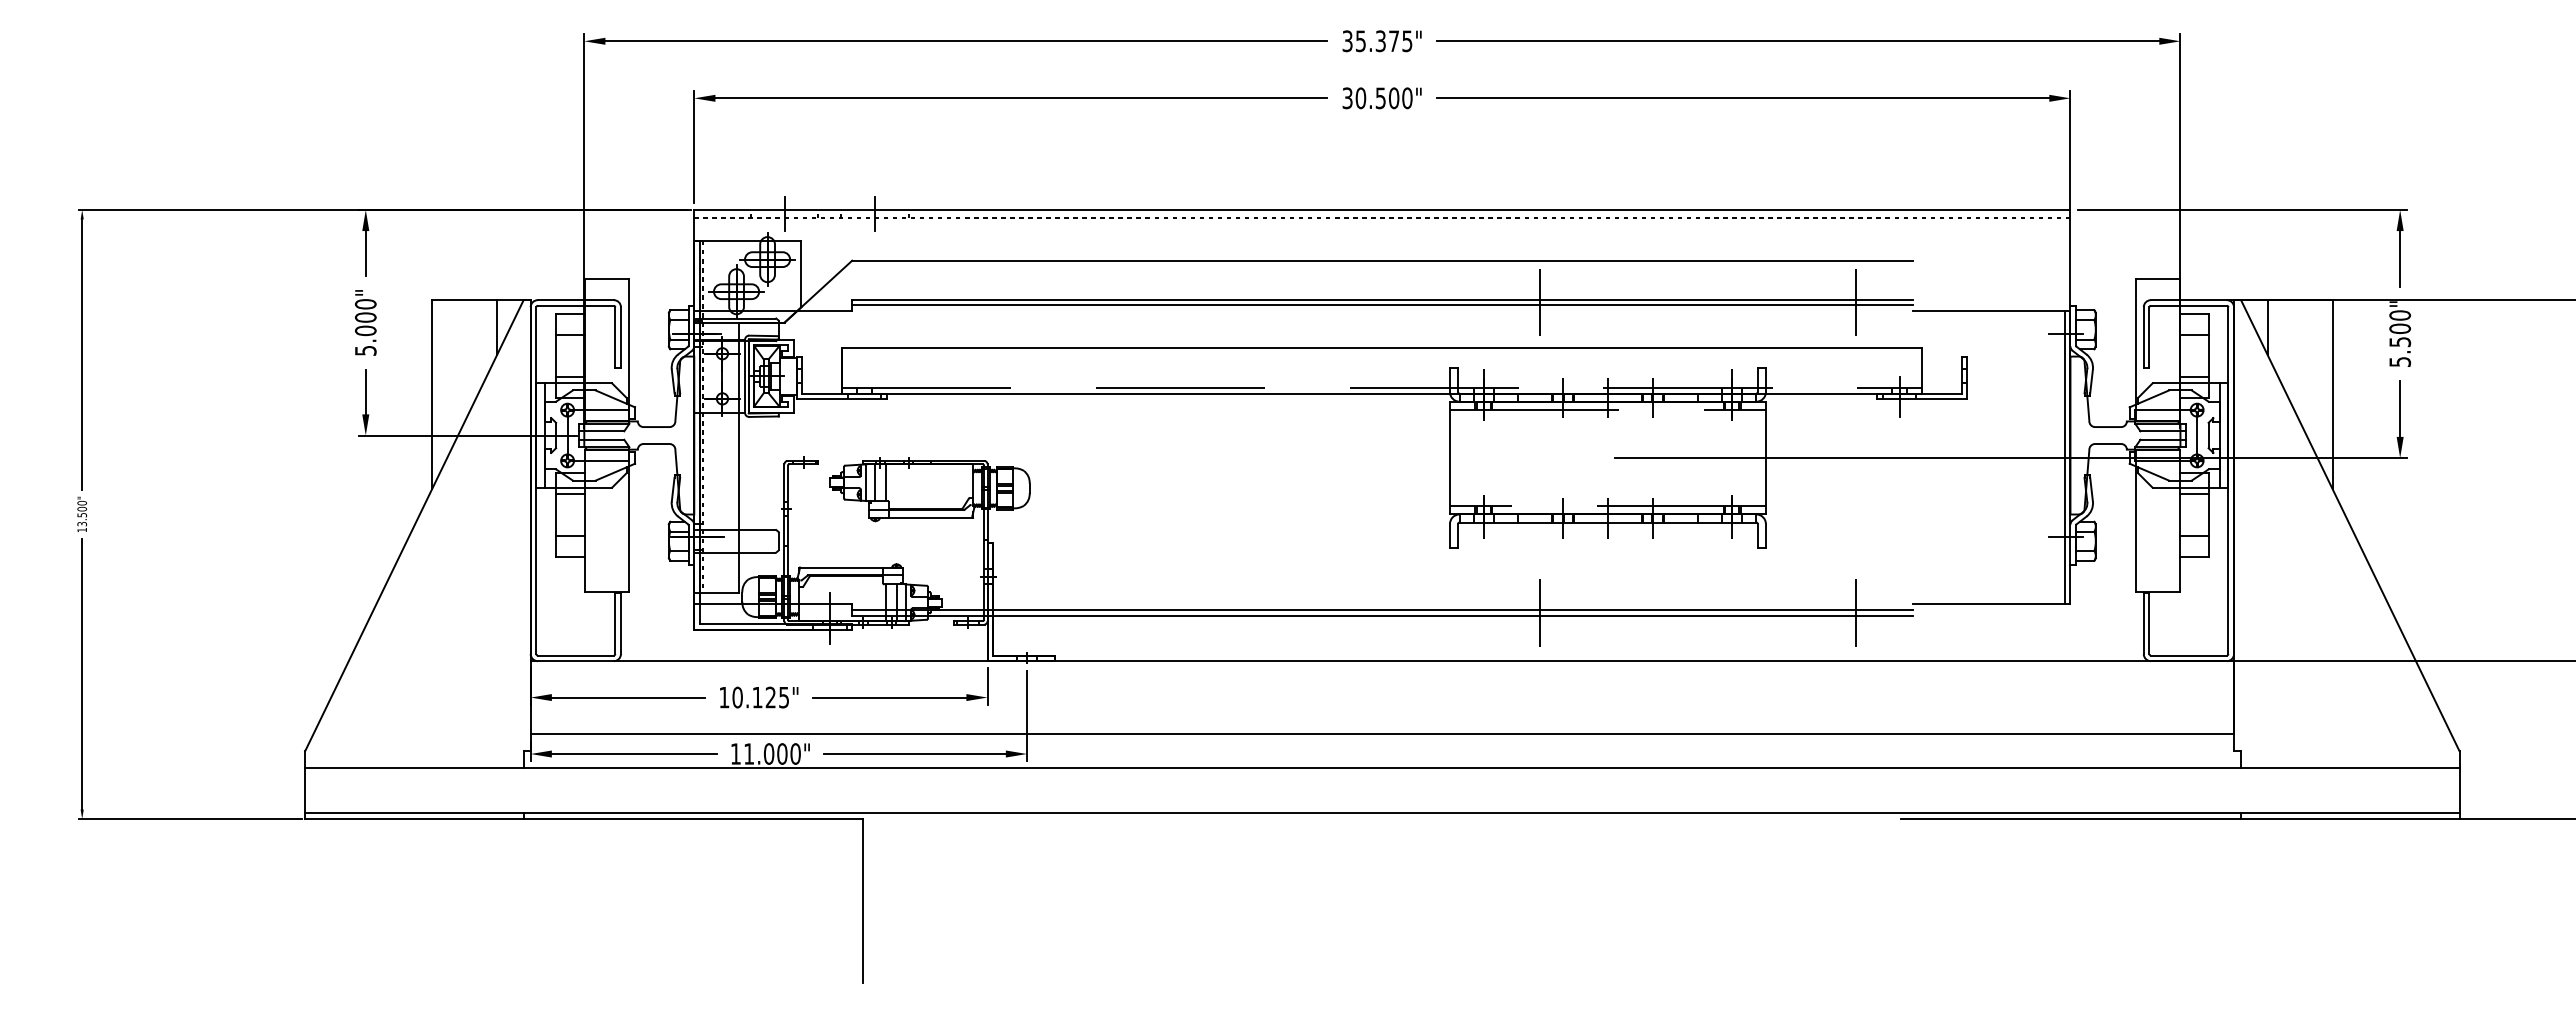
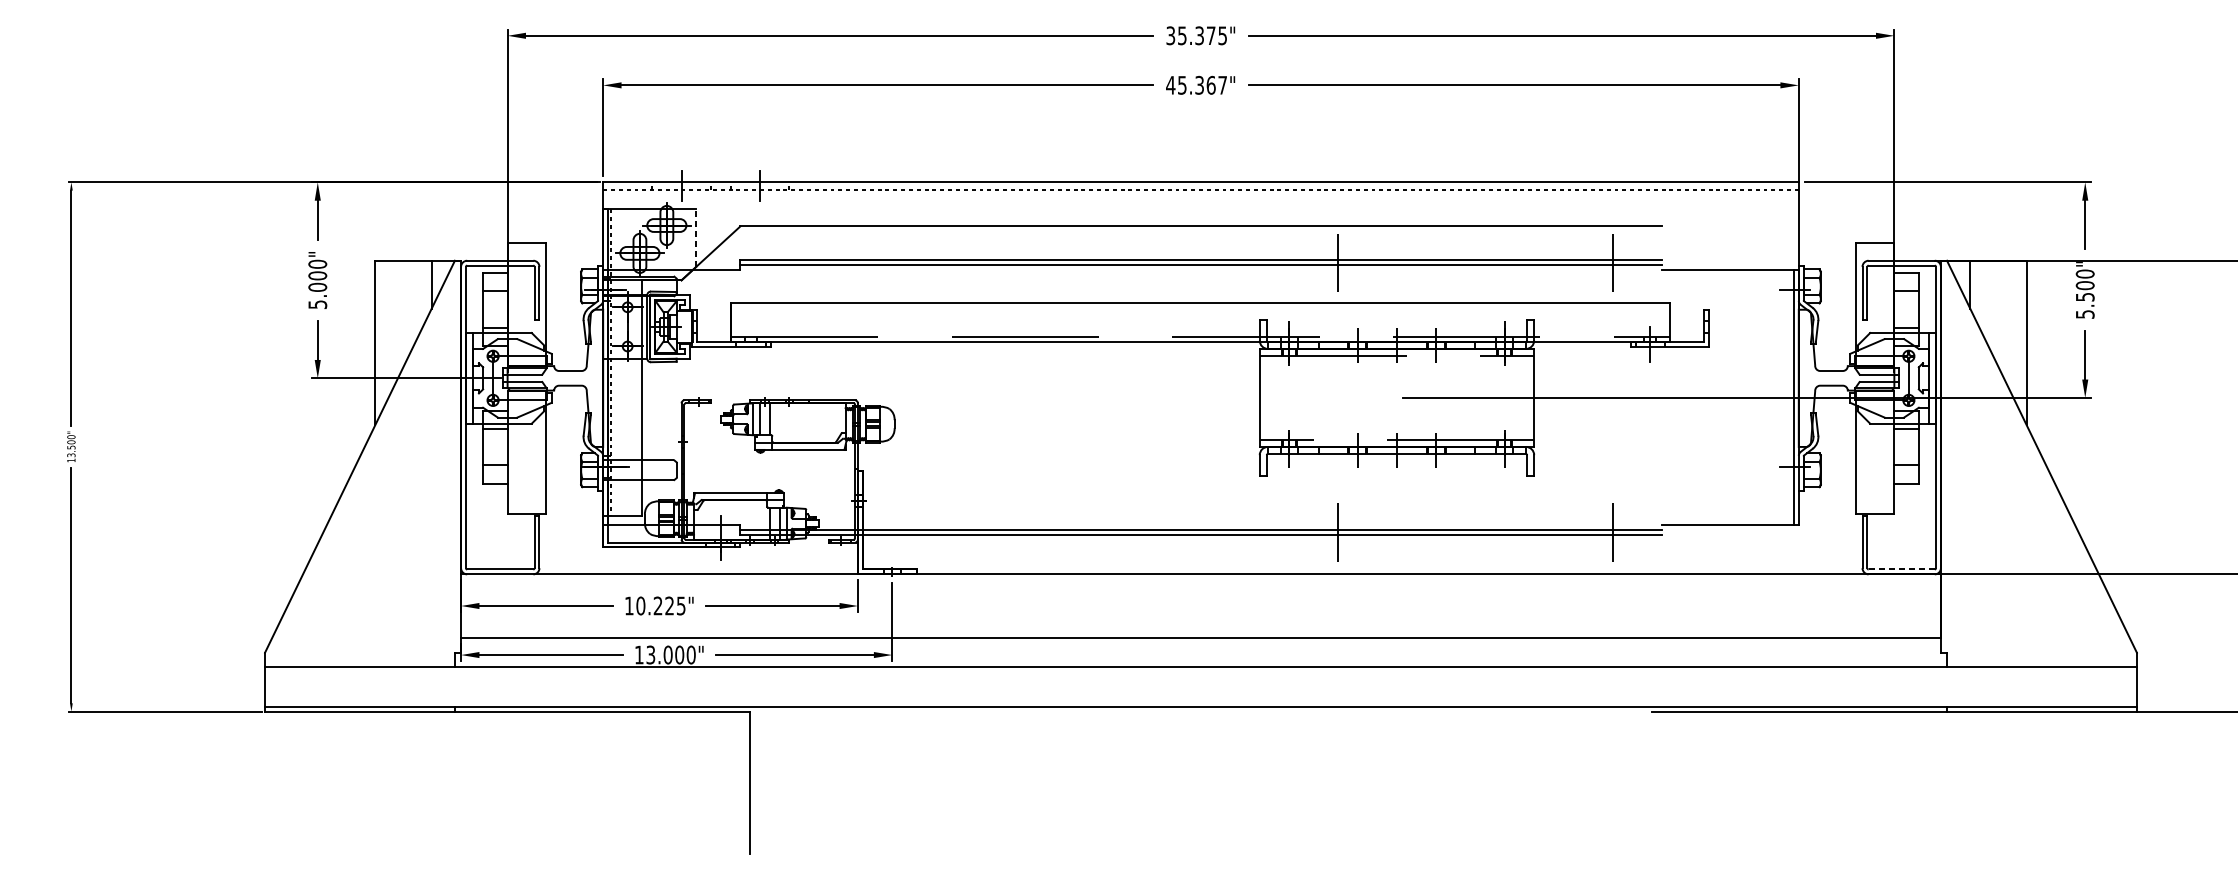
text: (1377, 98) -> (1196, 85), 30.500" -> 45.367"
line: (801, 273) -> (696, 237), solid -> dashed
line: (2188, 655) -> (1901, 569), solid -> dashed
text: (757, 696) -> (658, 605), 10.125" -> 10.225"
text: (749, 753) -> (651, 654), 11.000" -> 13.000"

